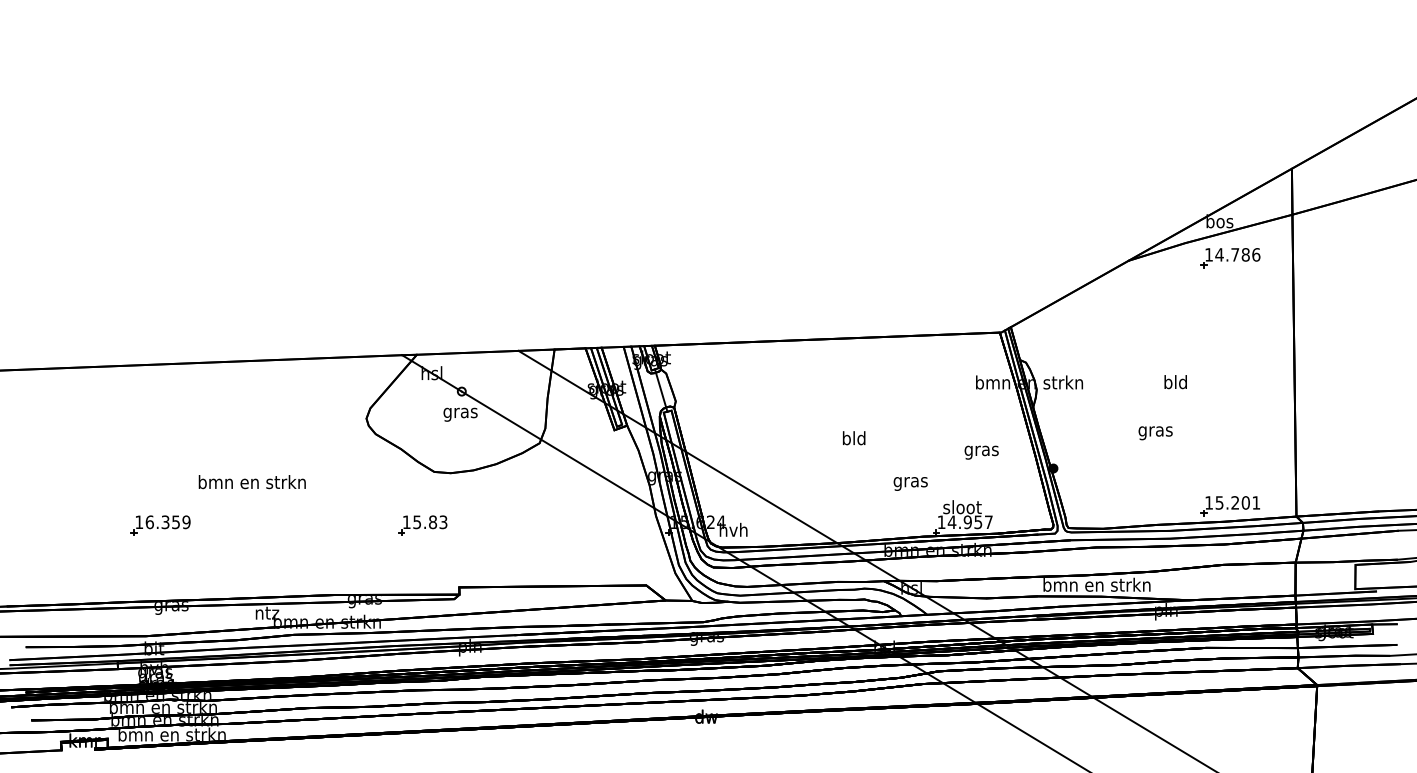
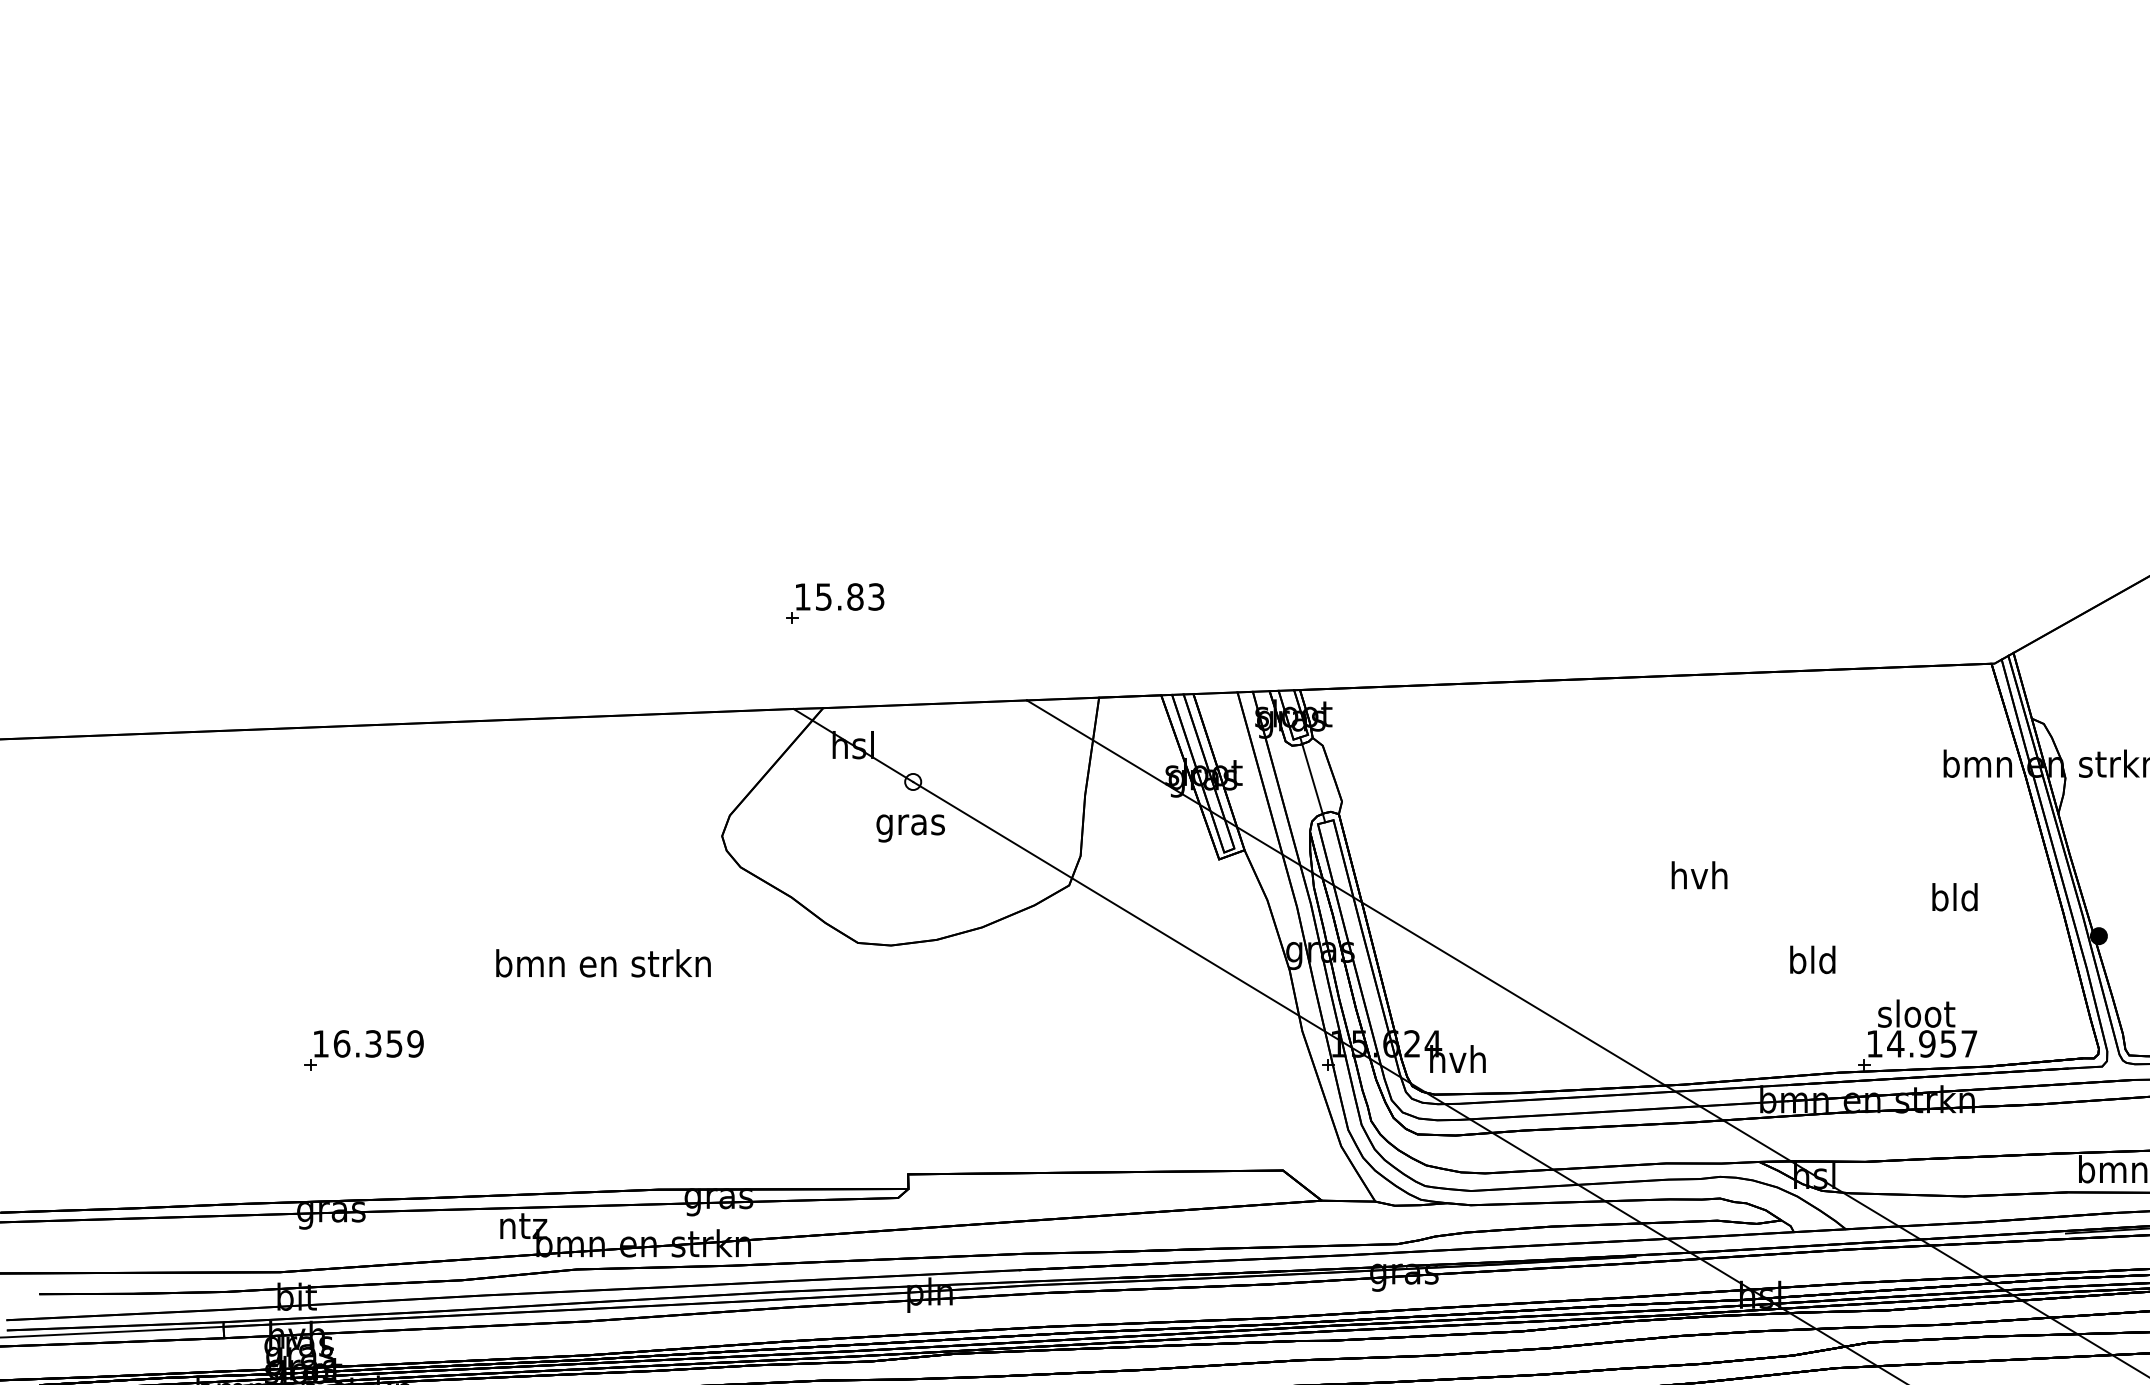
text: (854, 438) -> (1700, 875), bld -> hvh
text: (981, 450) -> (1954, 900), gras -> bld
text: (910, 481) -> (1812, 962), gras -> bld
text: (251, 482) -> (601, 964), moved
part: (160, 525) -> (363, 1050), moved
part: (422, 525) -> (834, 603), moved

